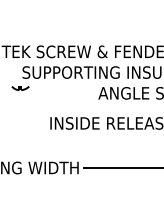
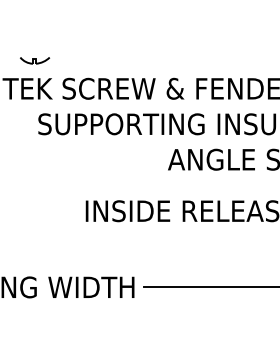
part: (20, 88) -> (34, 60), moved

